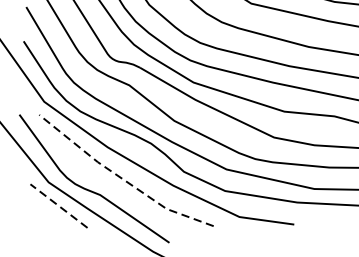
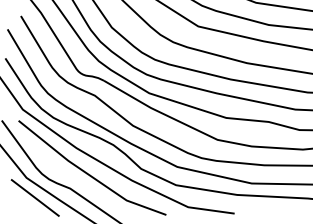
line: (121, 178) -> (88, 174), dashed -> solid
line: (58, 205) -> (34, 197), dashed -> solid

